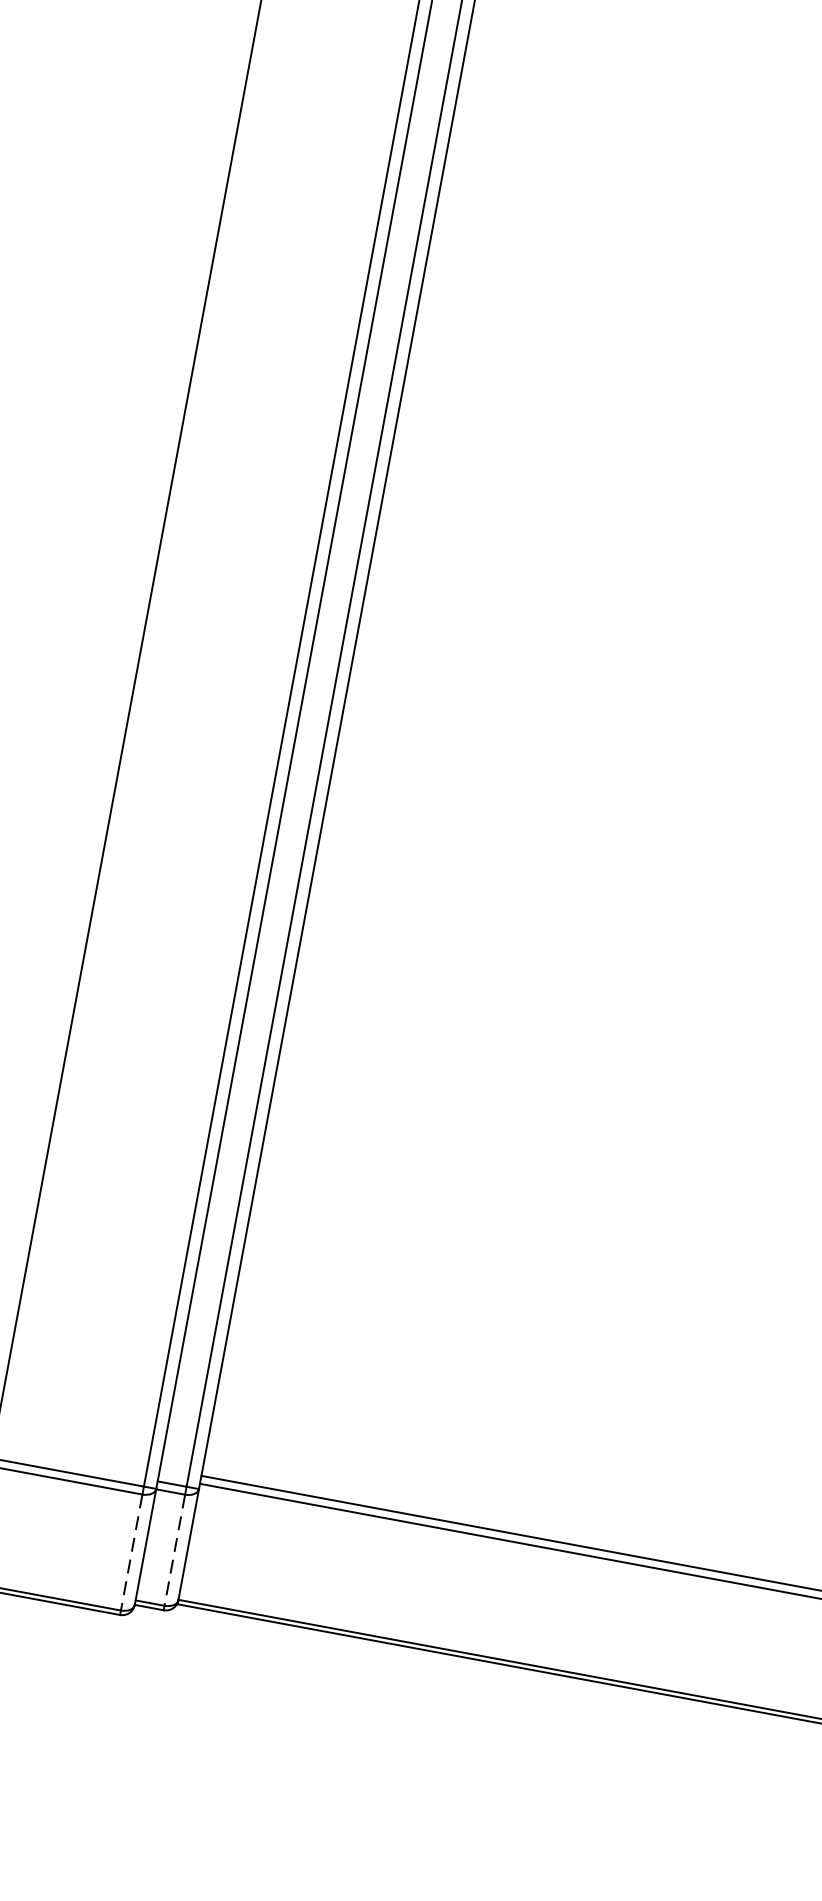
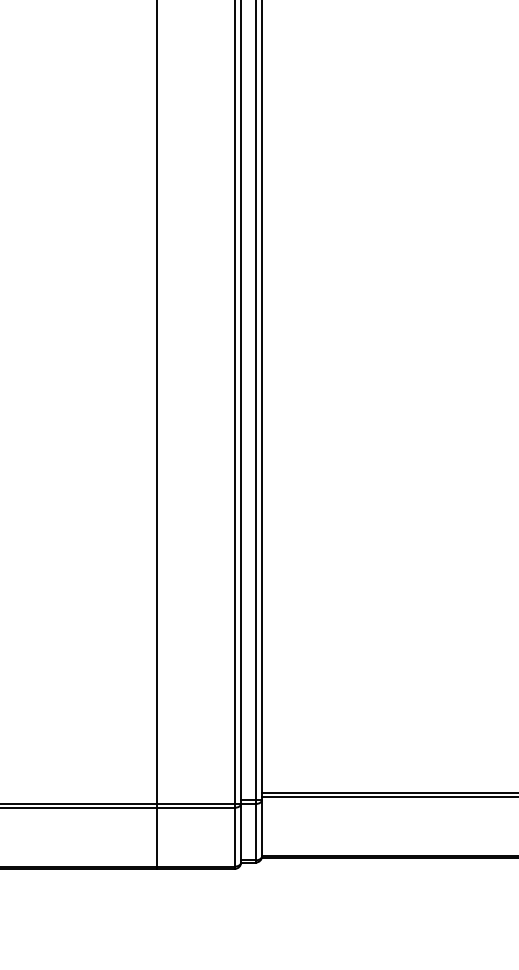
line: (174, 1550) -> (255, 832), dashed -> solid
line: (130, 1552) -> (234, 837), dashed -> solid

